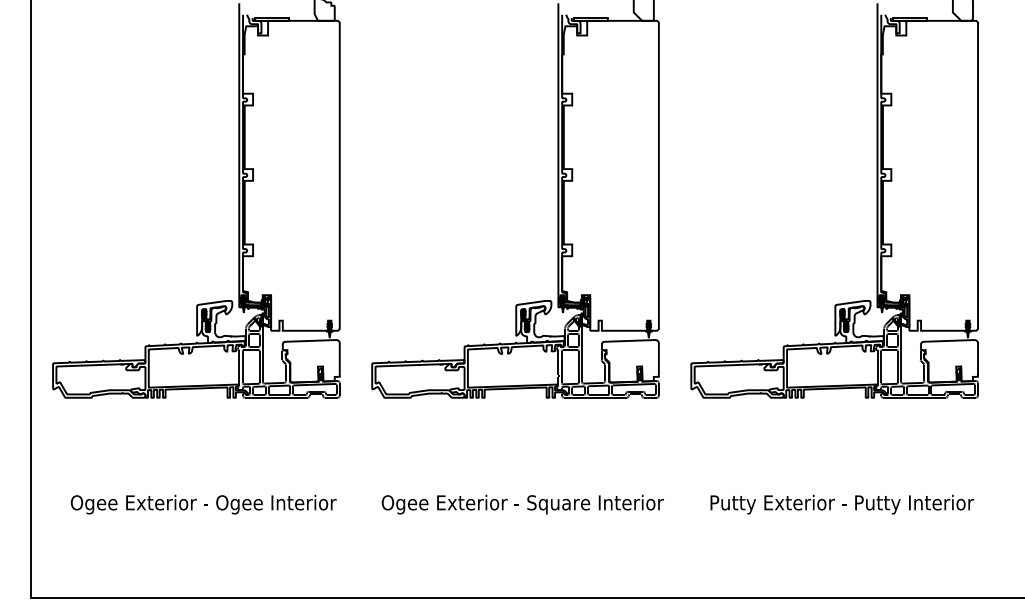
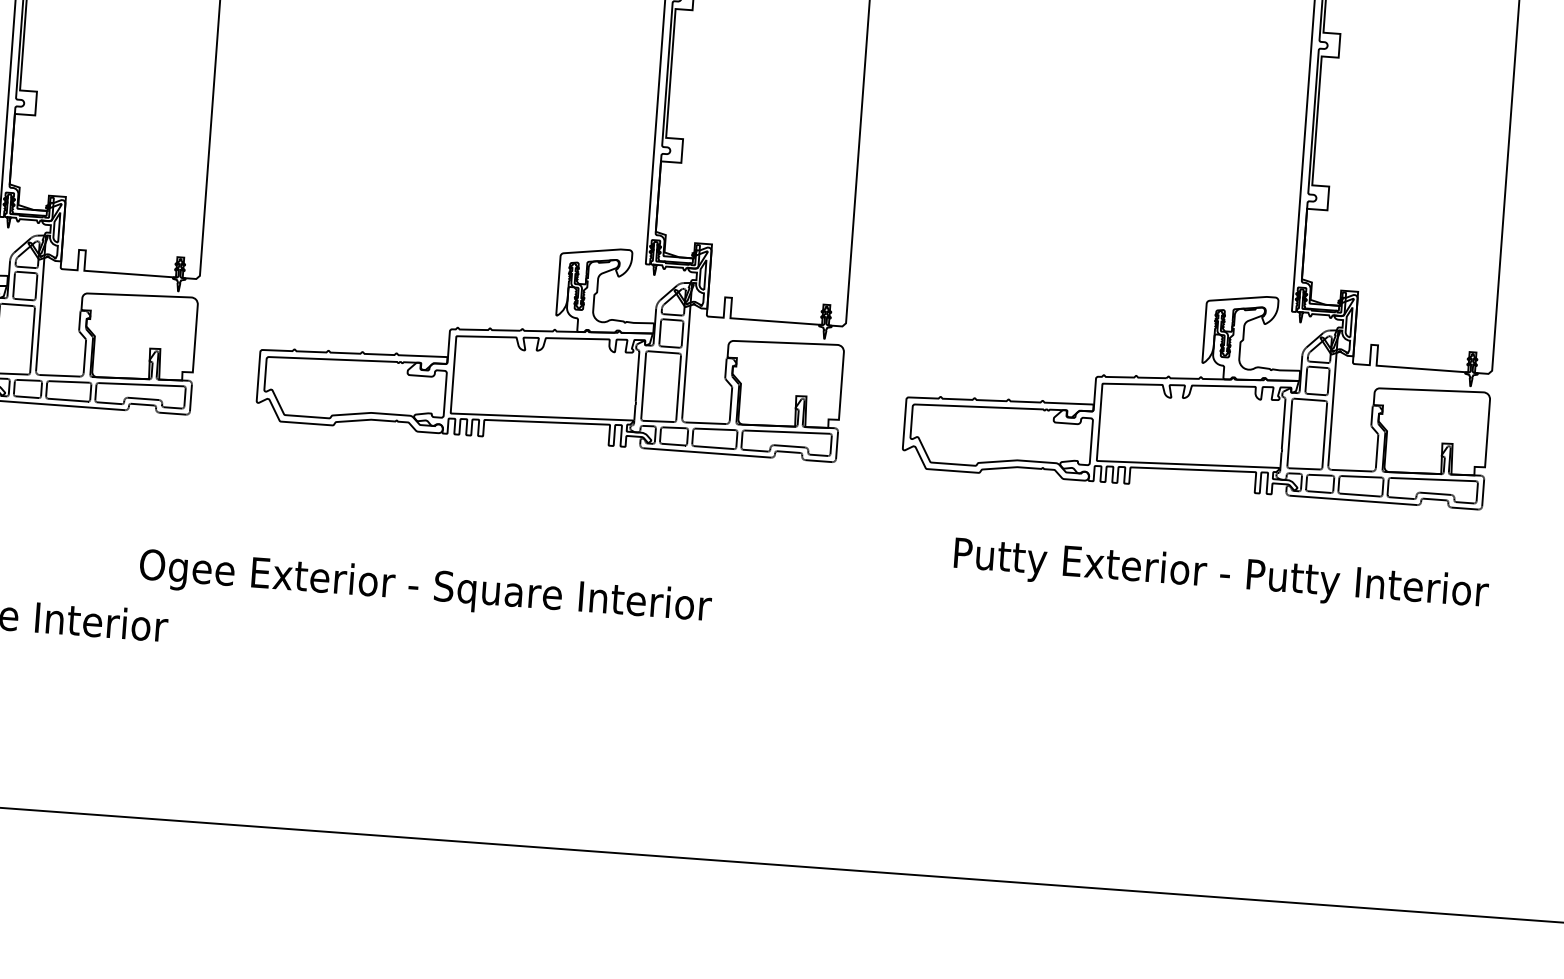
text: (522, 504) -> (424, 588), moved
text: (842, 504) -> (1221, 575), moved

